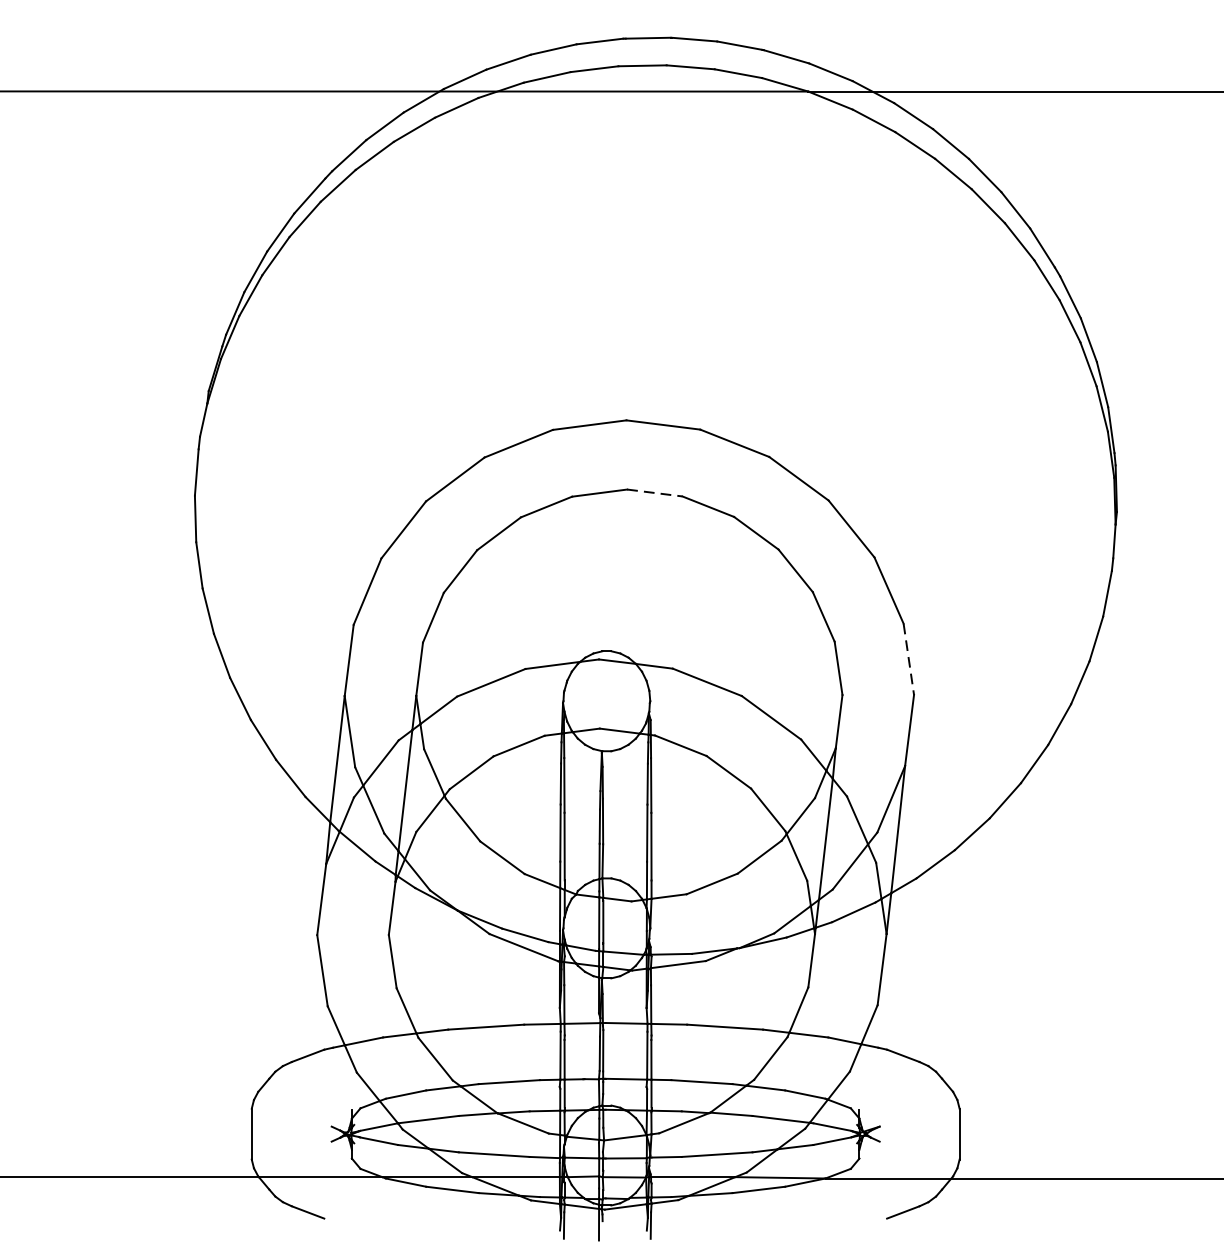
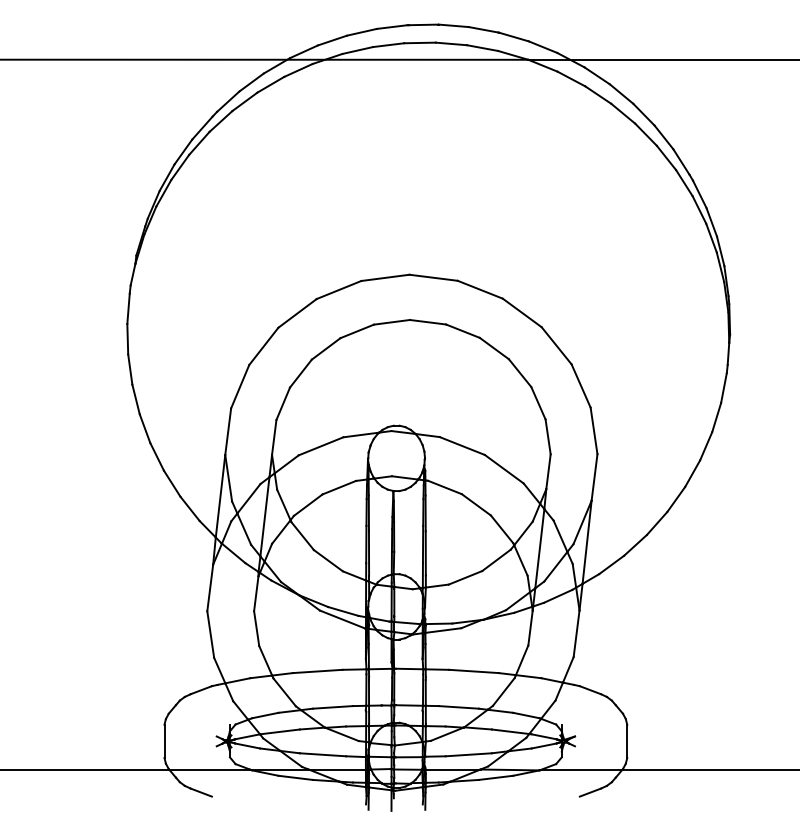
line: (655, 493) -> (428, 322), dashed -> solid
line: (909, 658) -> (594, 430), dashed -> solid

